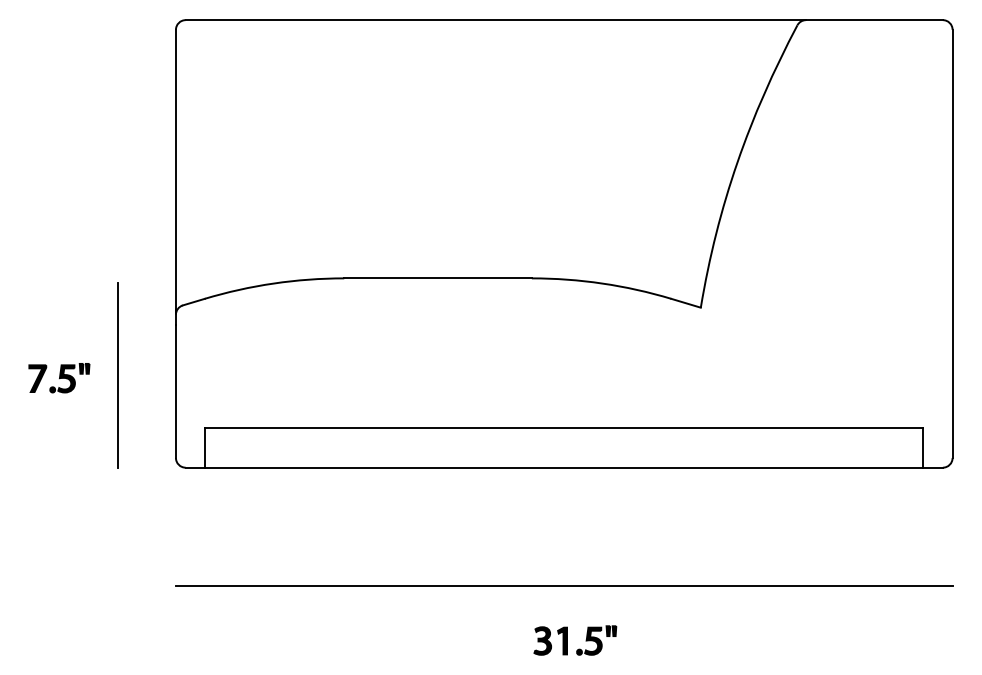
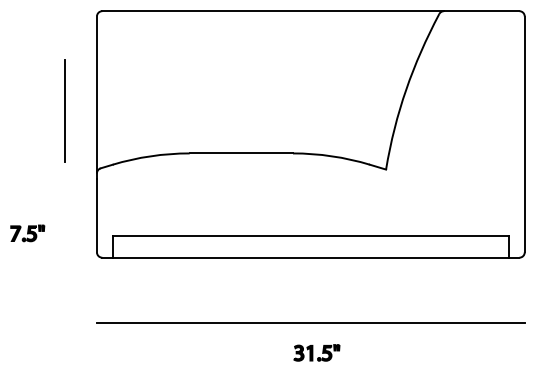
line: (117, 374) -> (64, 110), moved
part: (58, 378) -> (27, 233), moved

